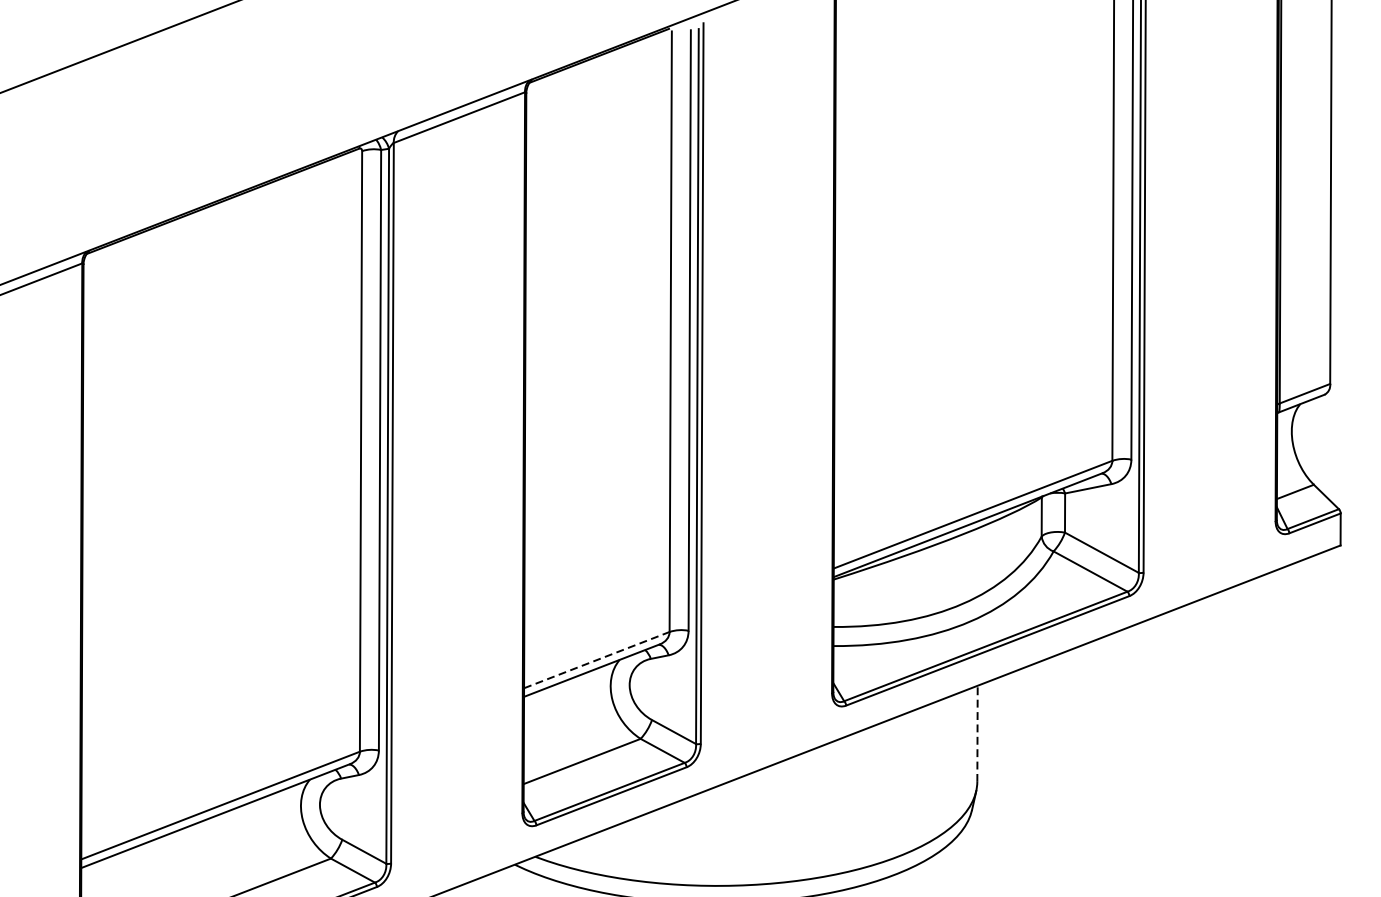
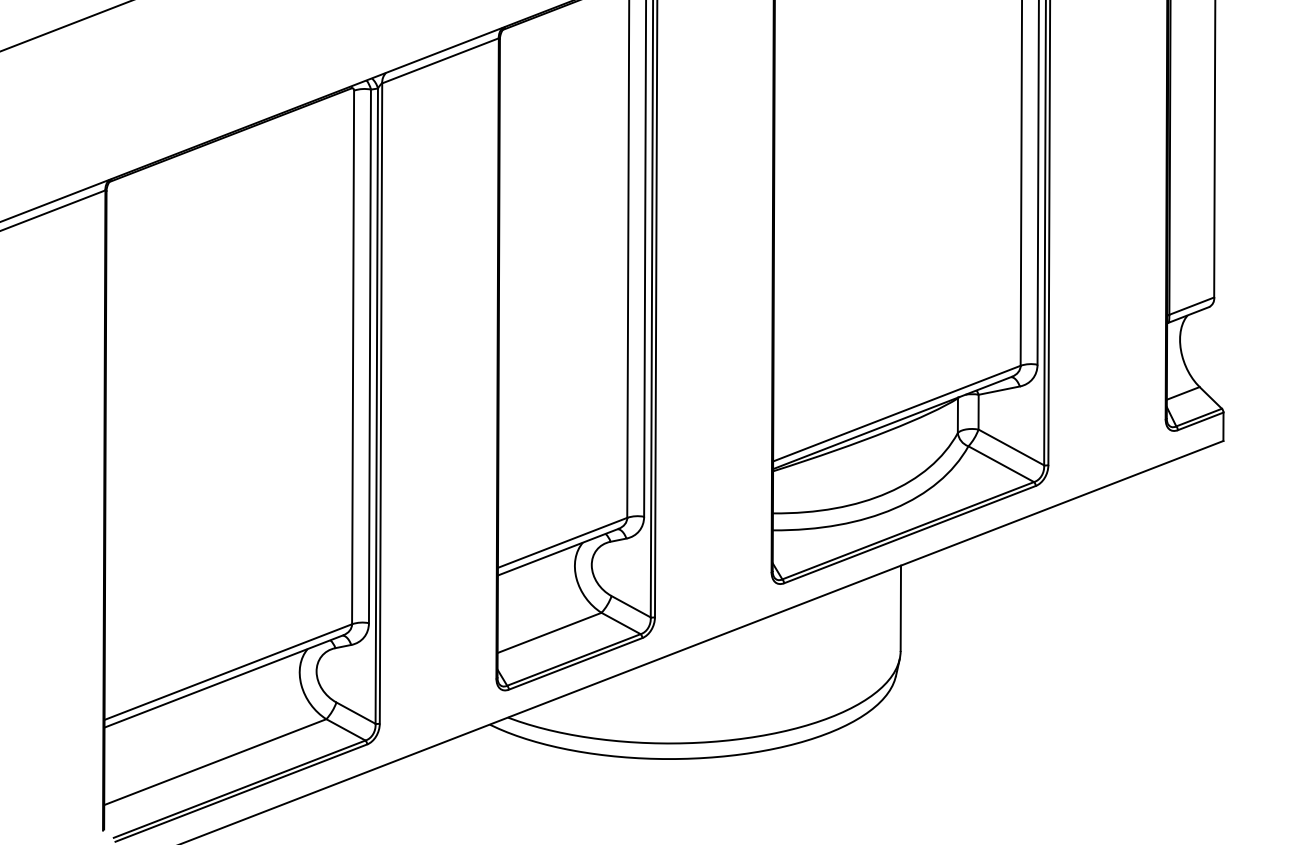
line: (597, 659) -> (563, 542), dashed -> solid
line: (977, 733) -> (900, 608), dashed -> solid

